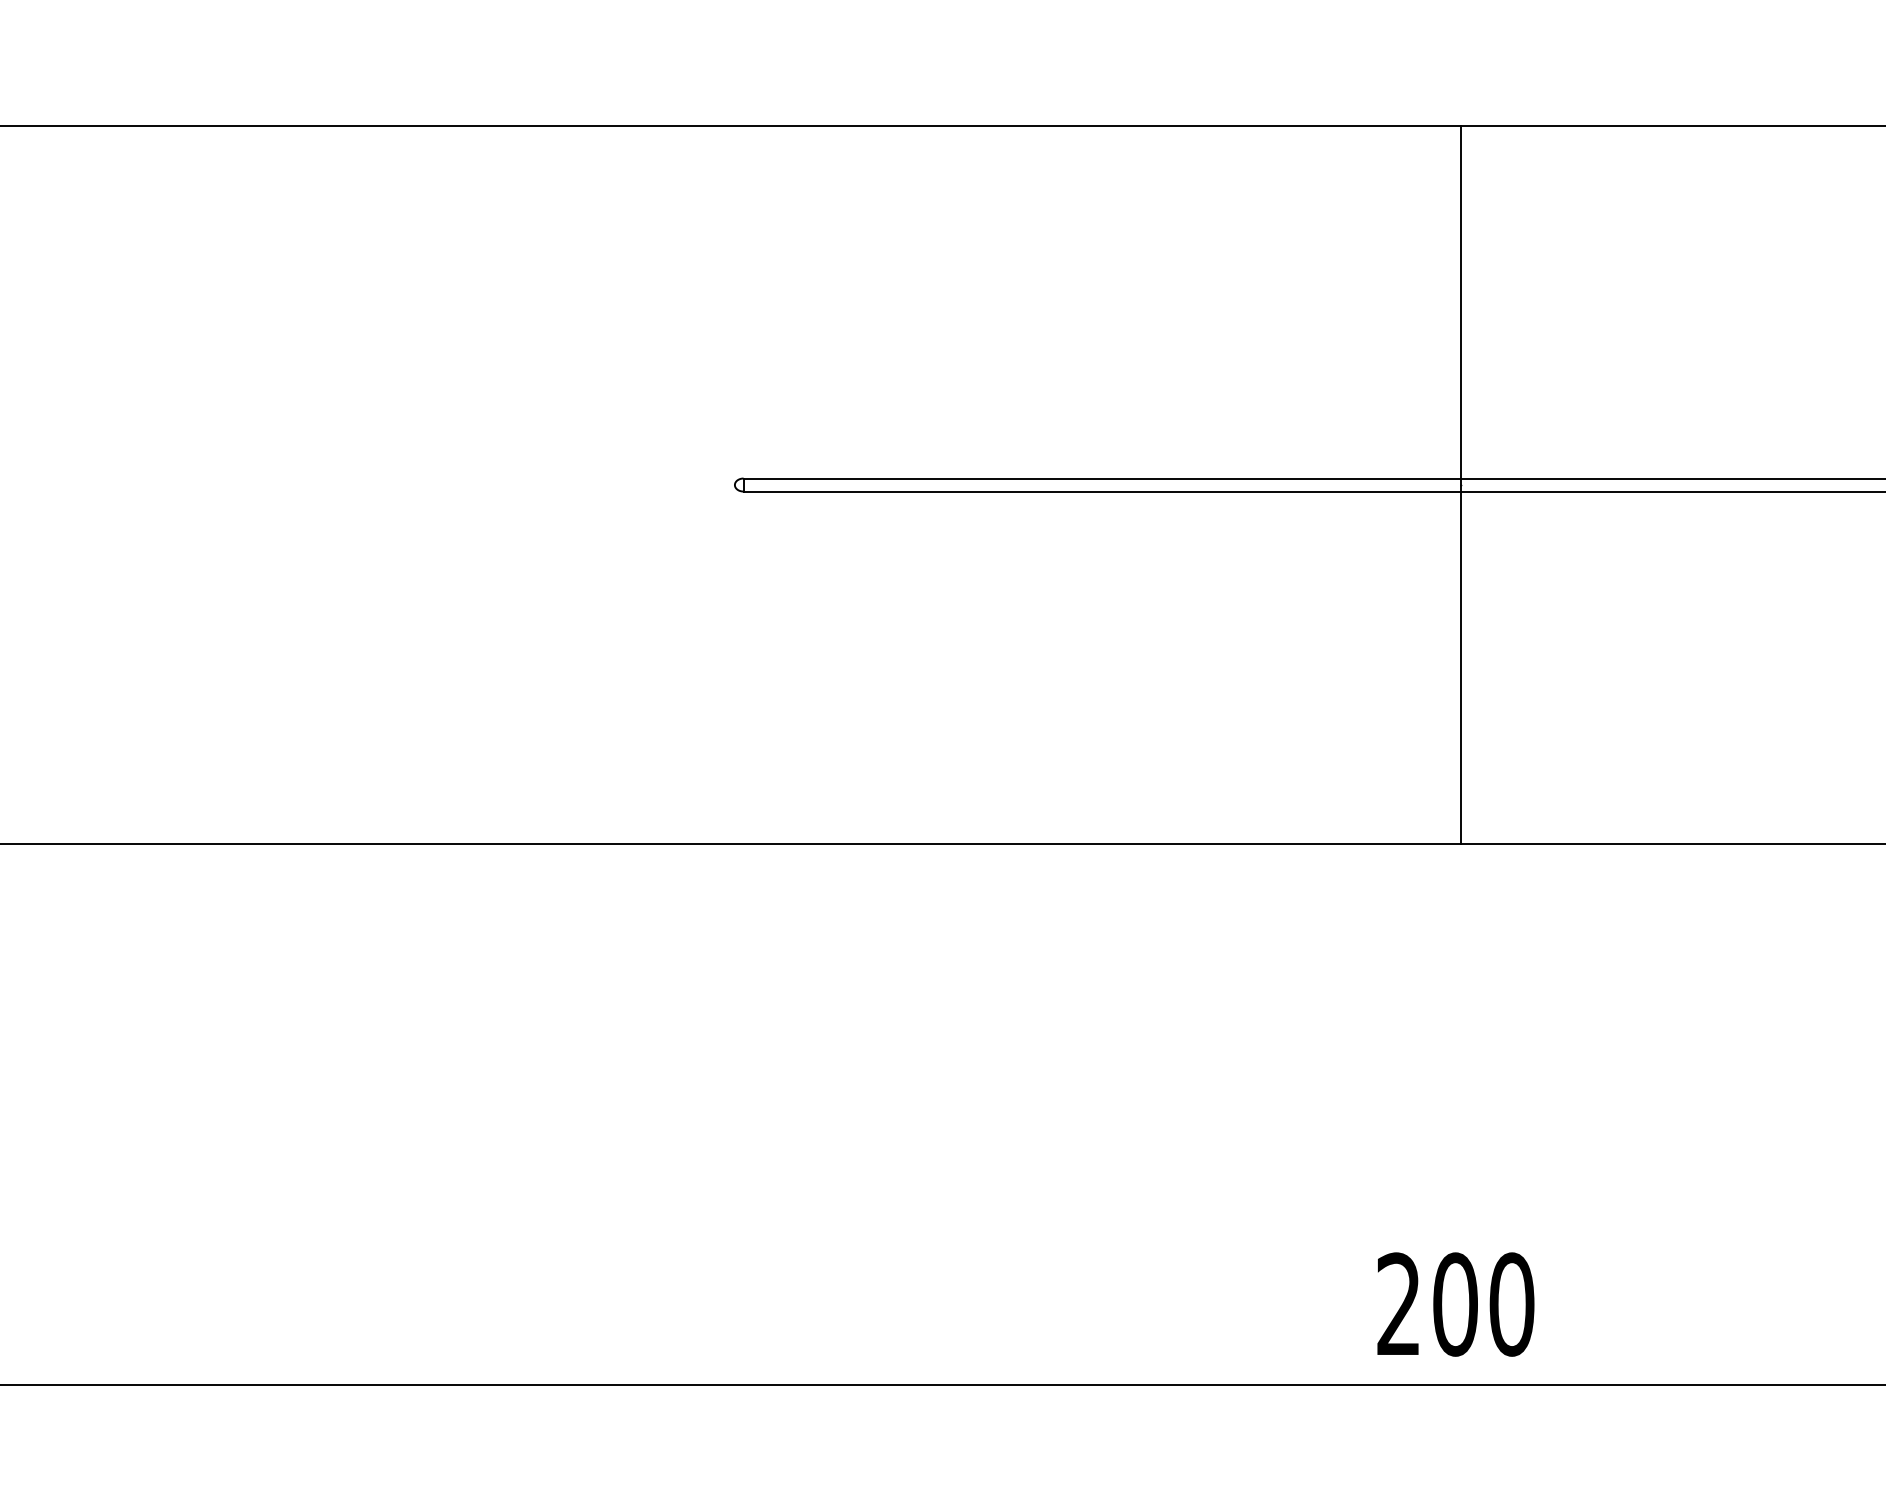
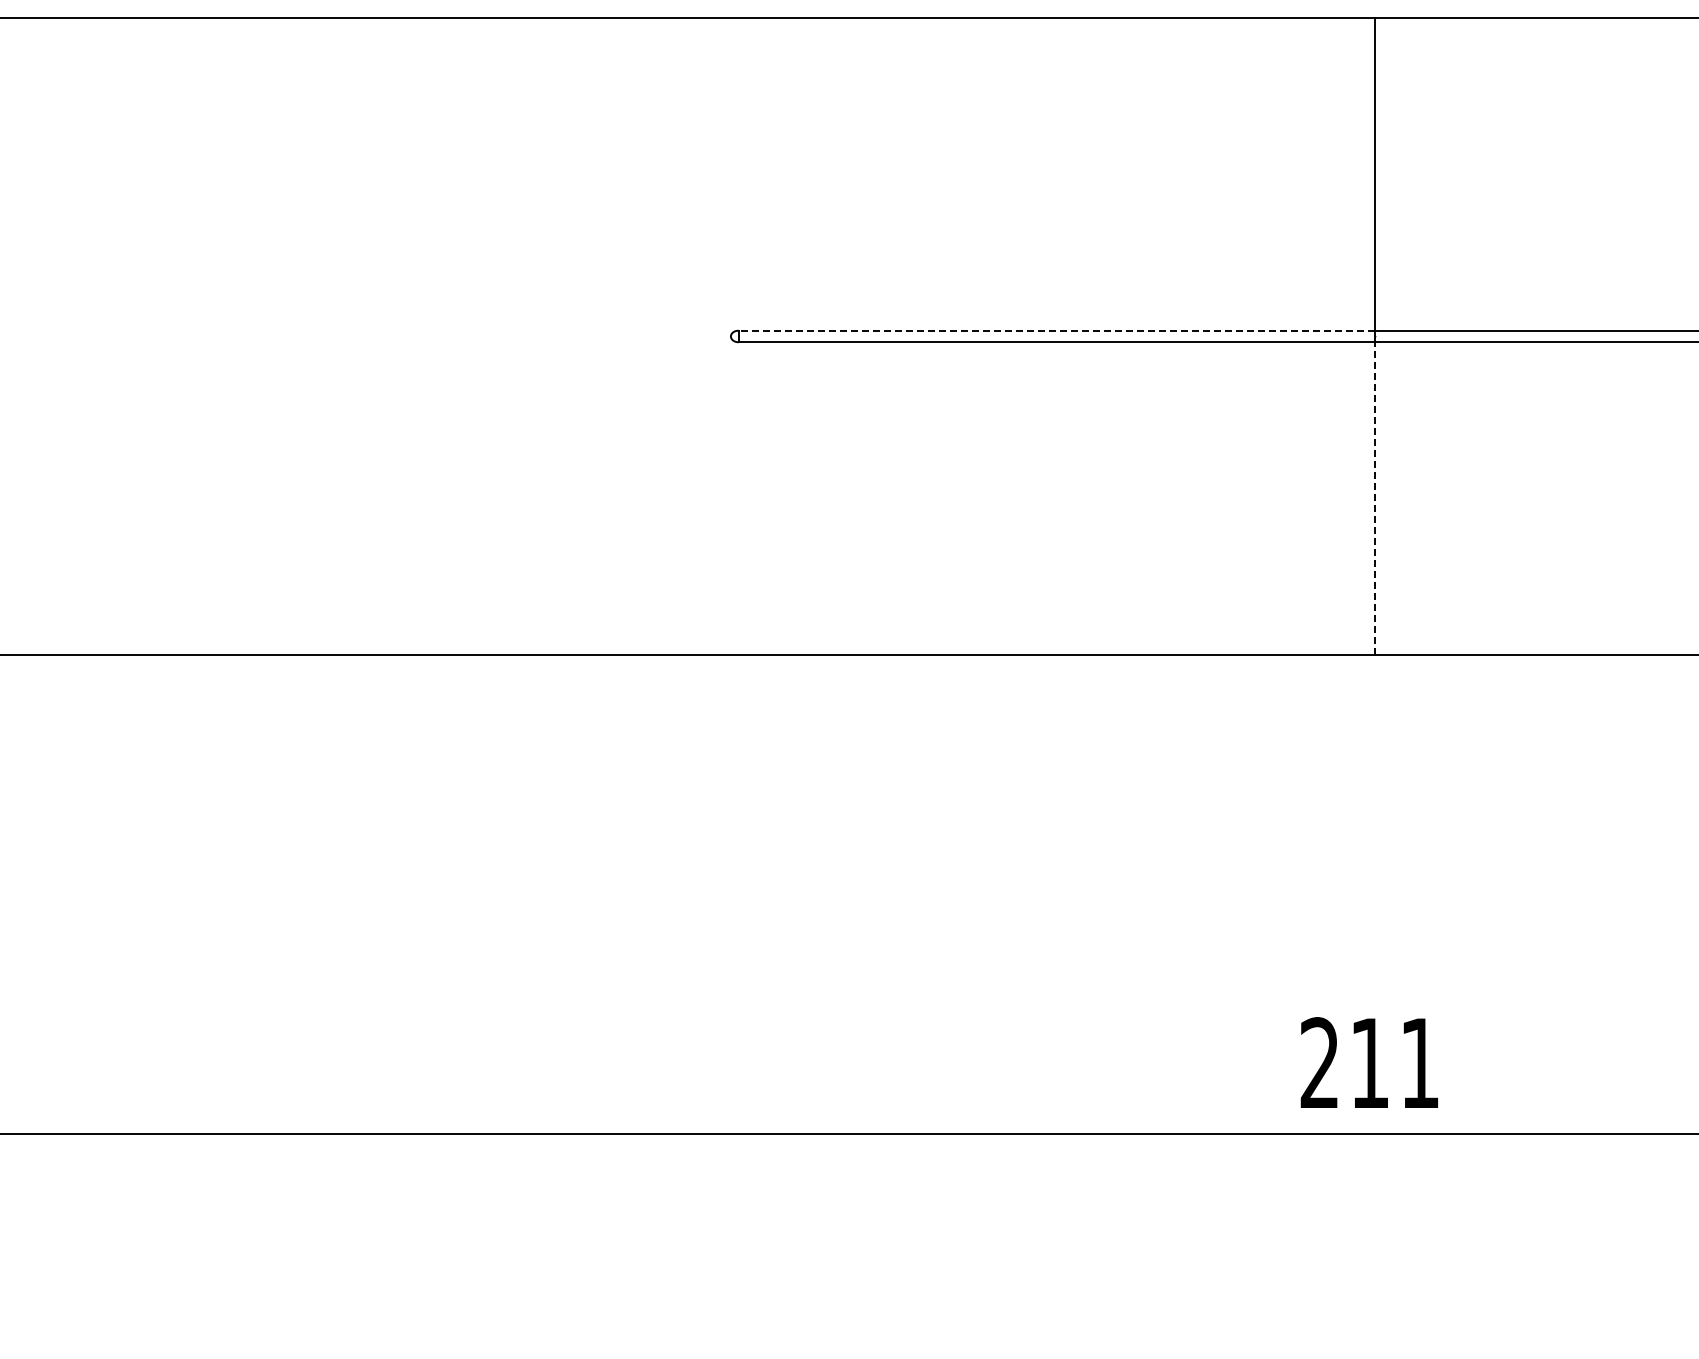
line: (1101, 478) -> (1056, 330), solid -> dashed
line: (1461, 667) -> (1375, 498), solid -> dashed
text: (1484, 1304) -> (1395, 1063), 200 -> 211

